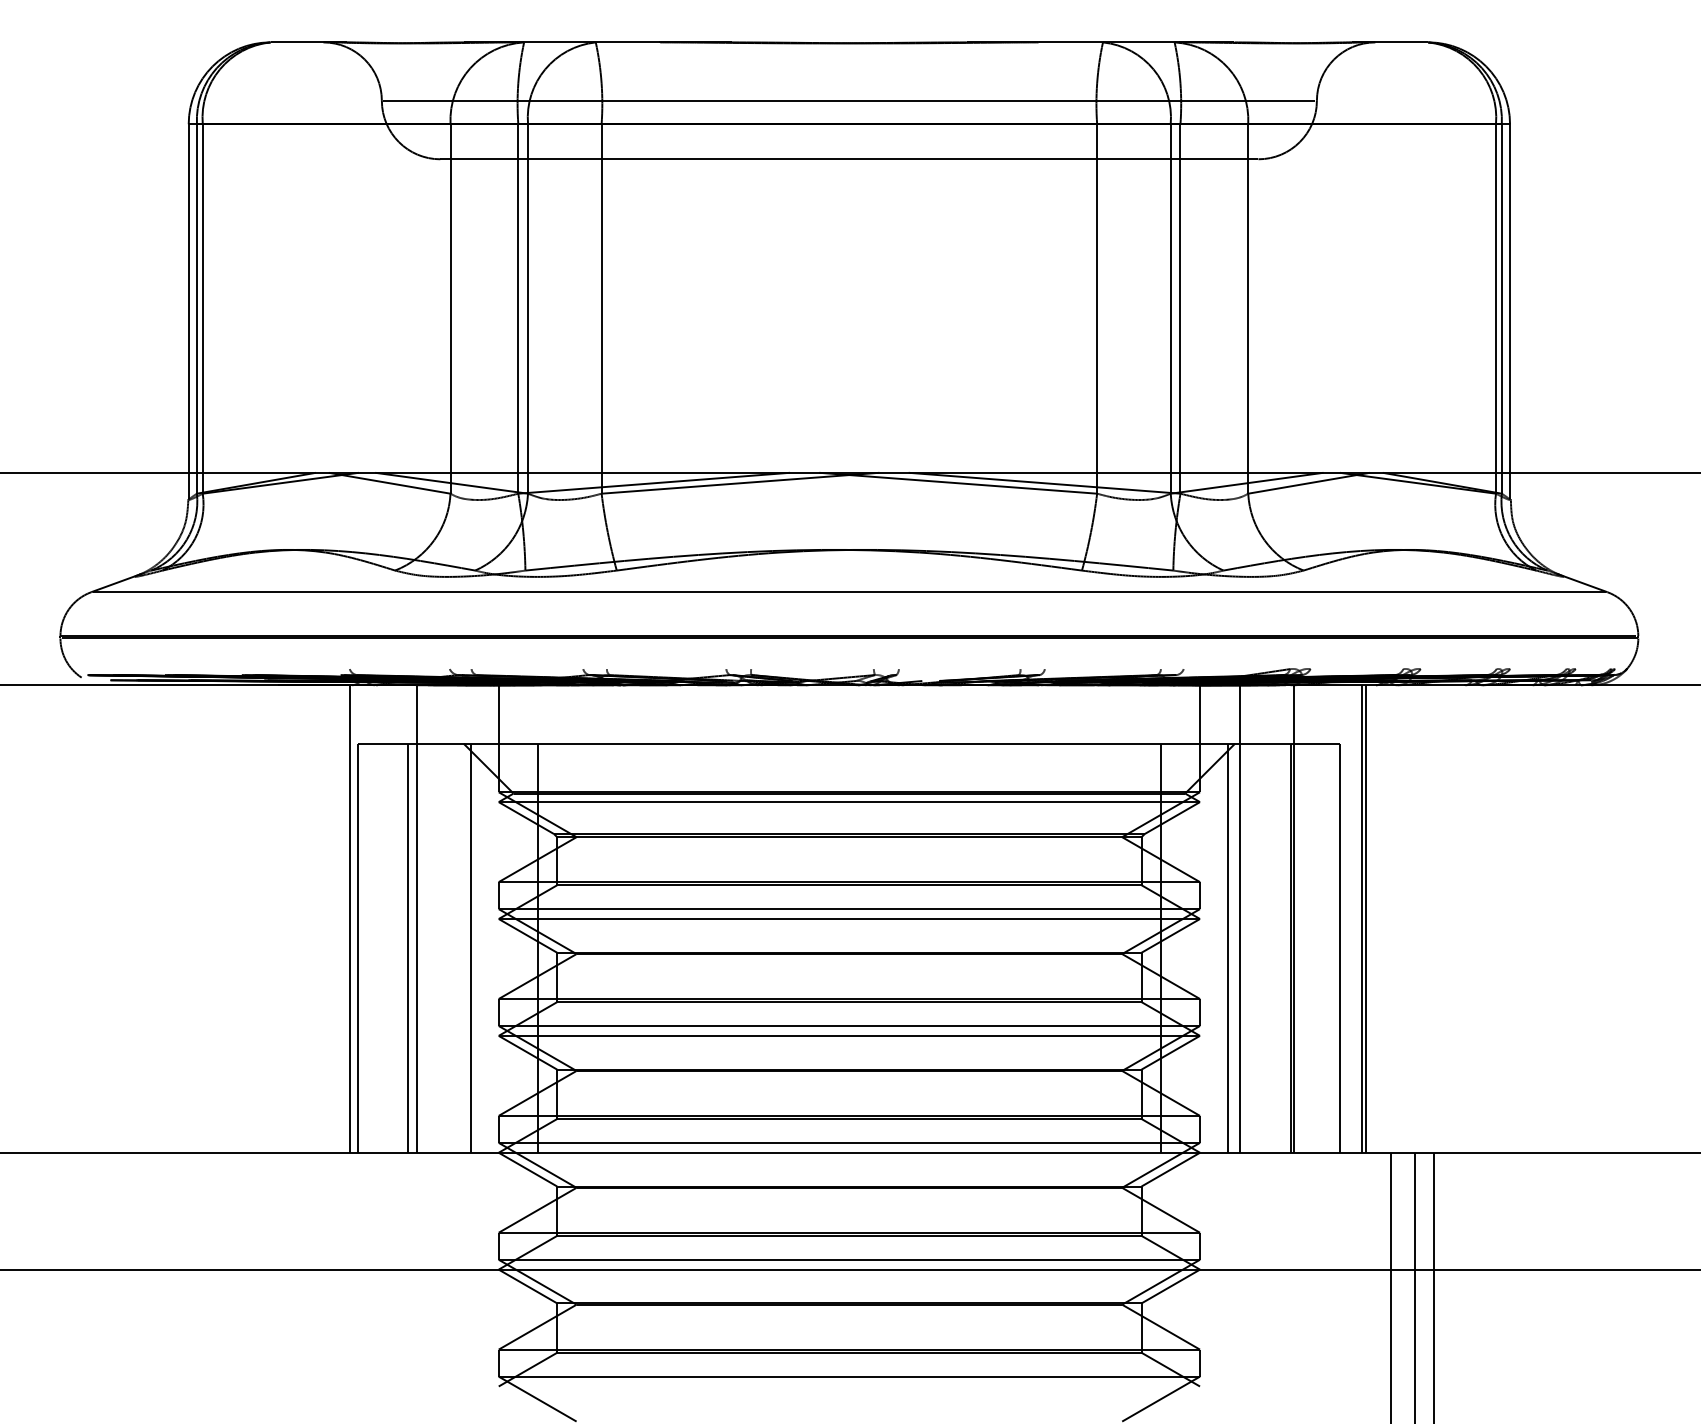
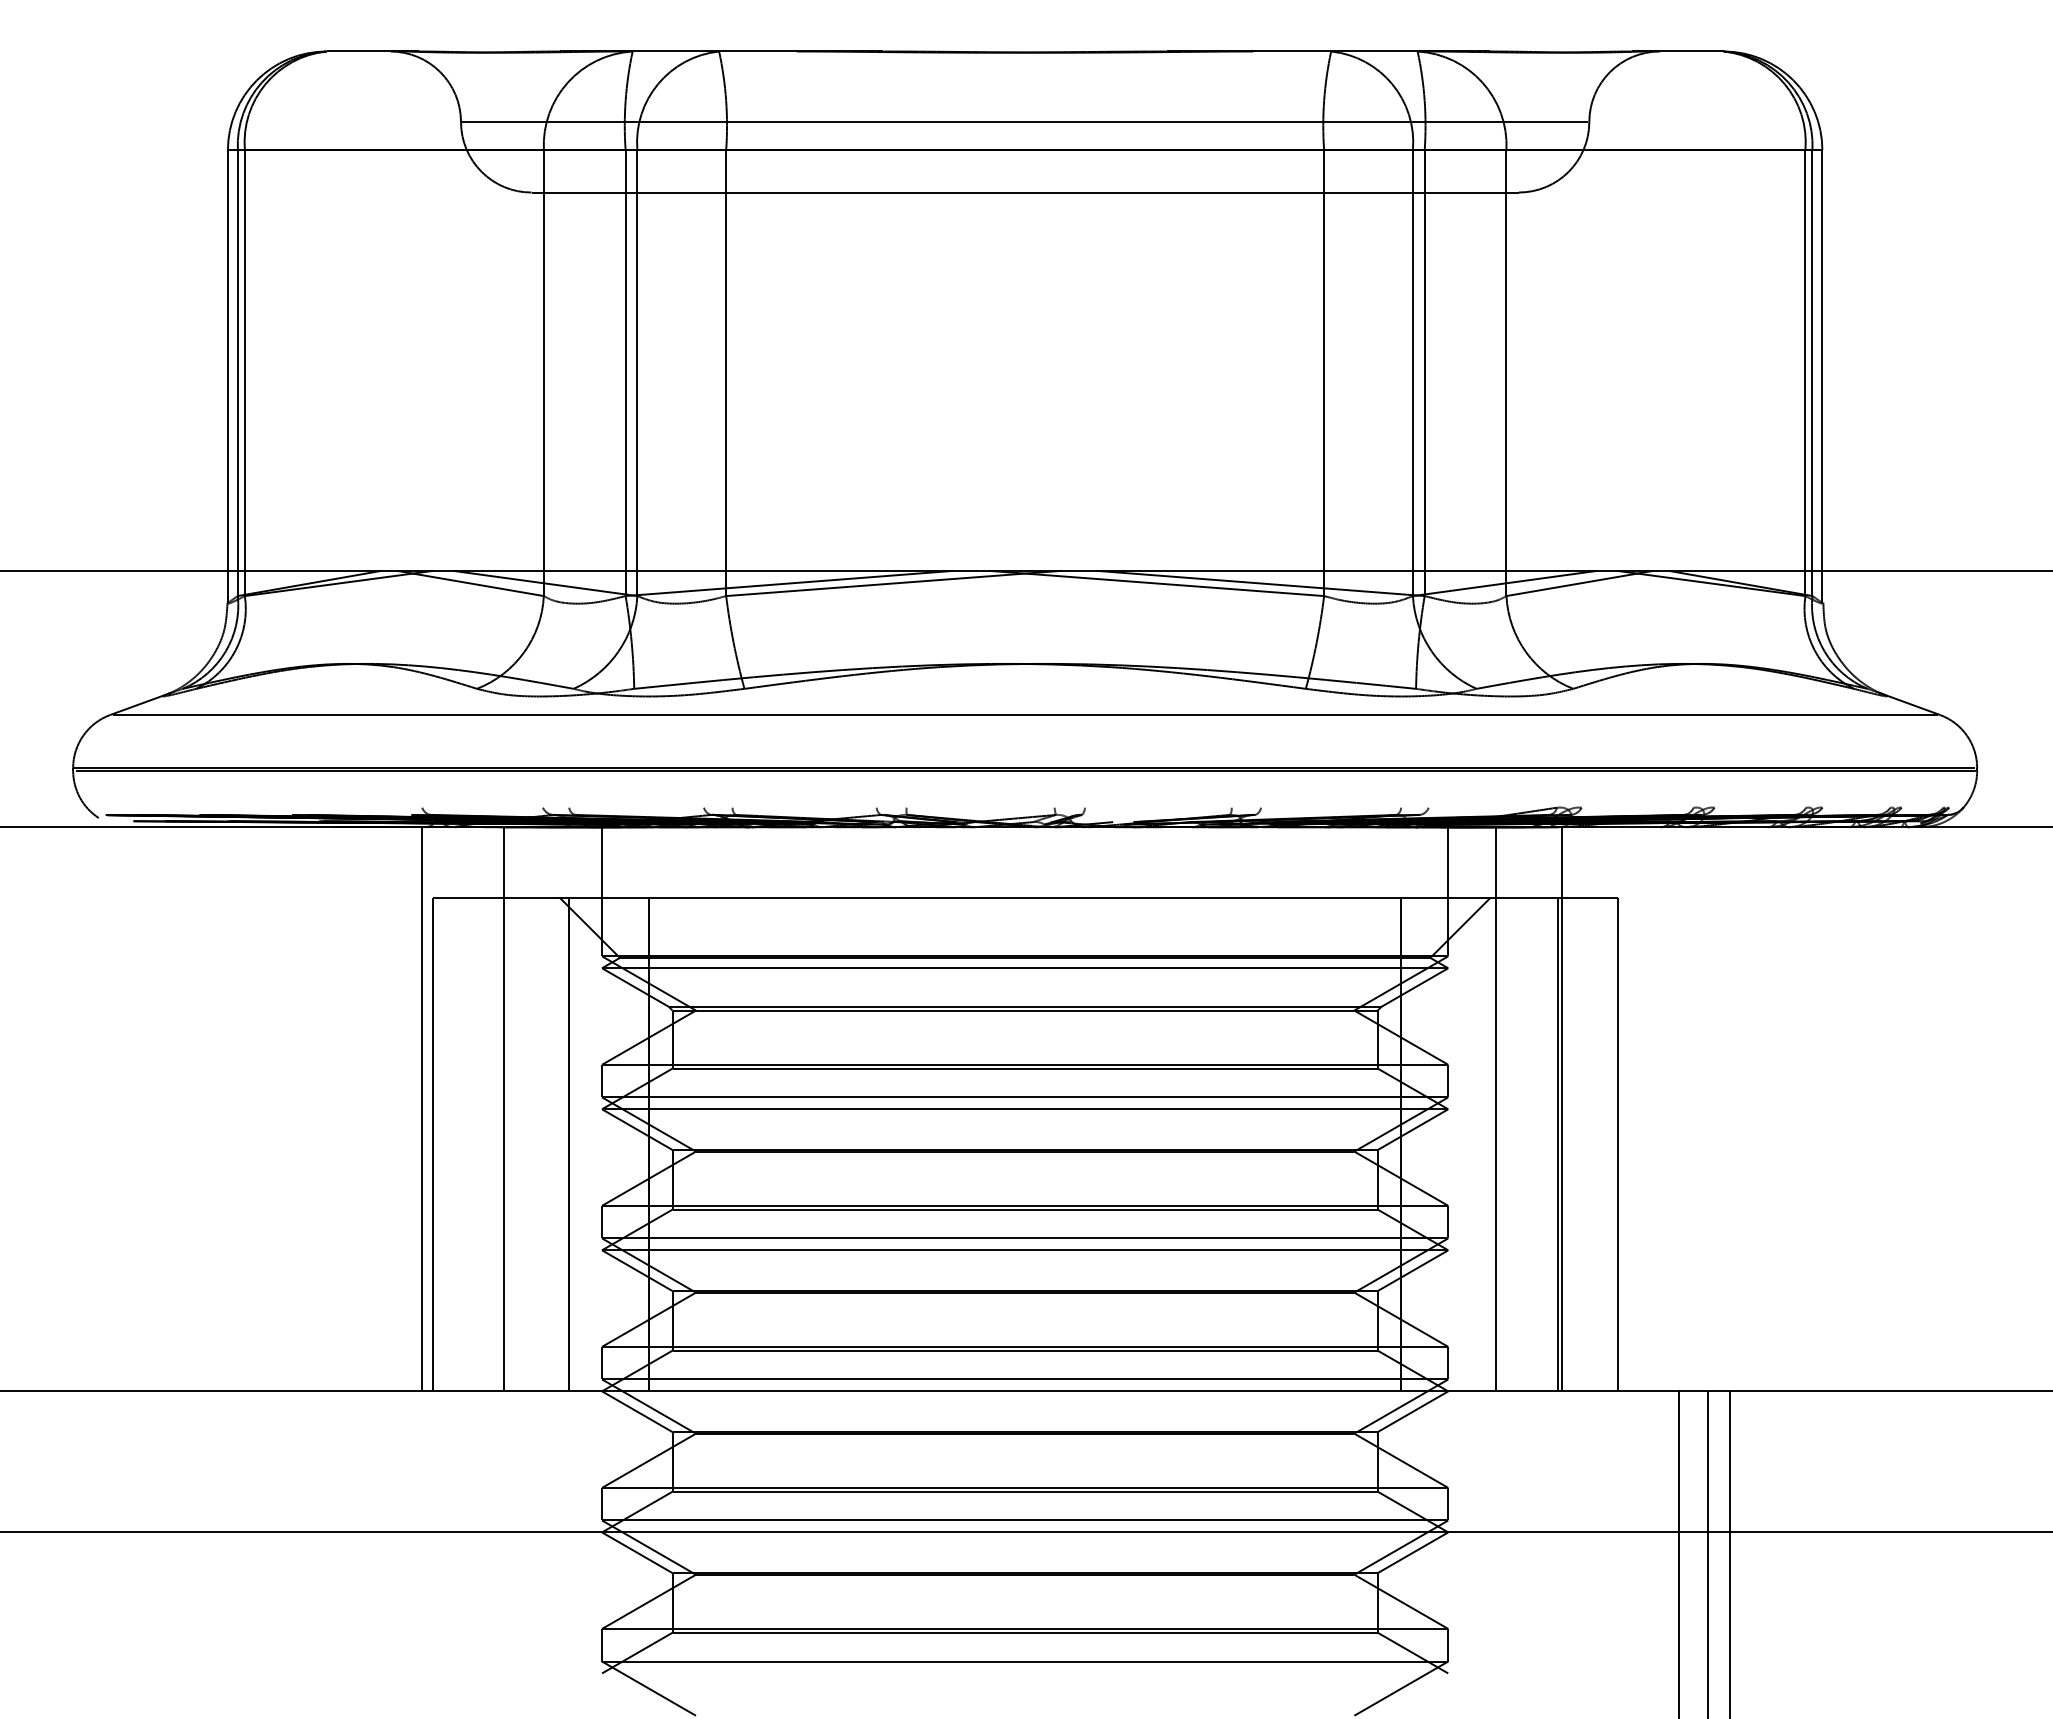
line: (1361, 919) -> (1643, 1109), removed
line: (1365, 919) -> (1648, 1109), removed
line: (407, 948) -> (492, 1144), removed
line: (1227, 948) -> (1481, 1144), removed

